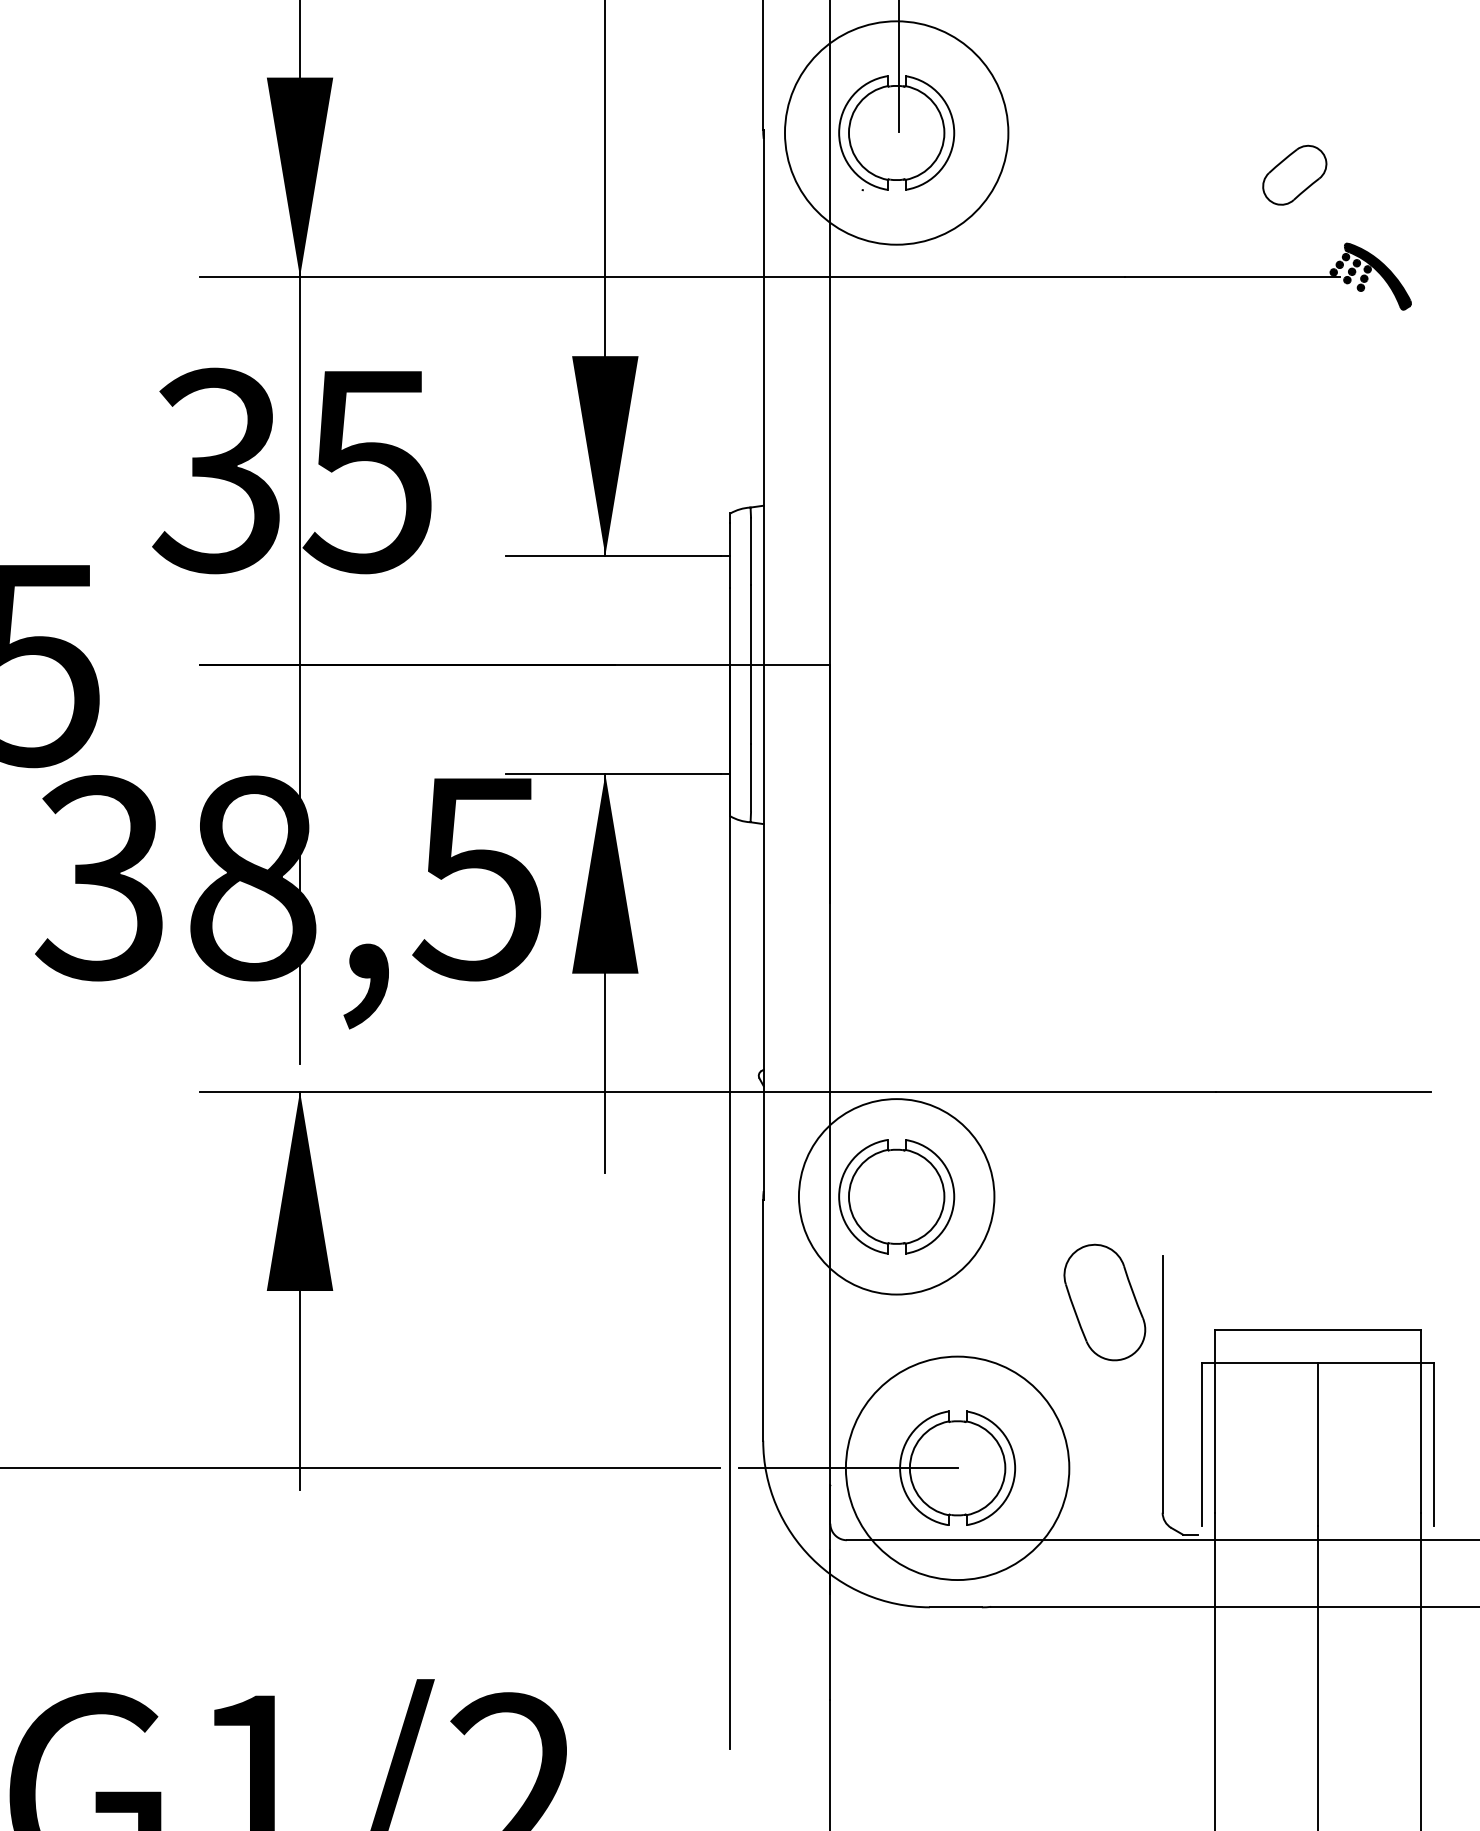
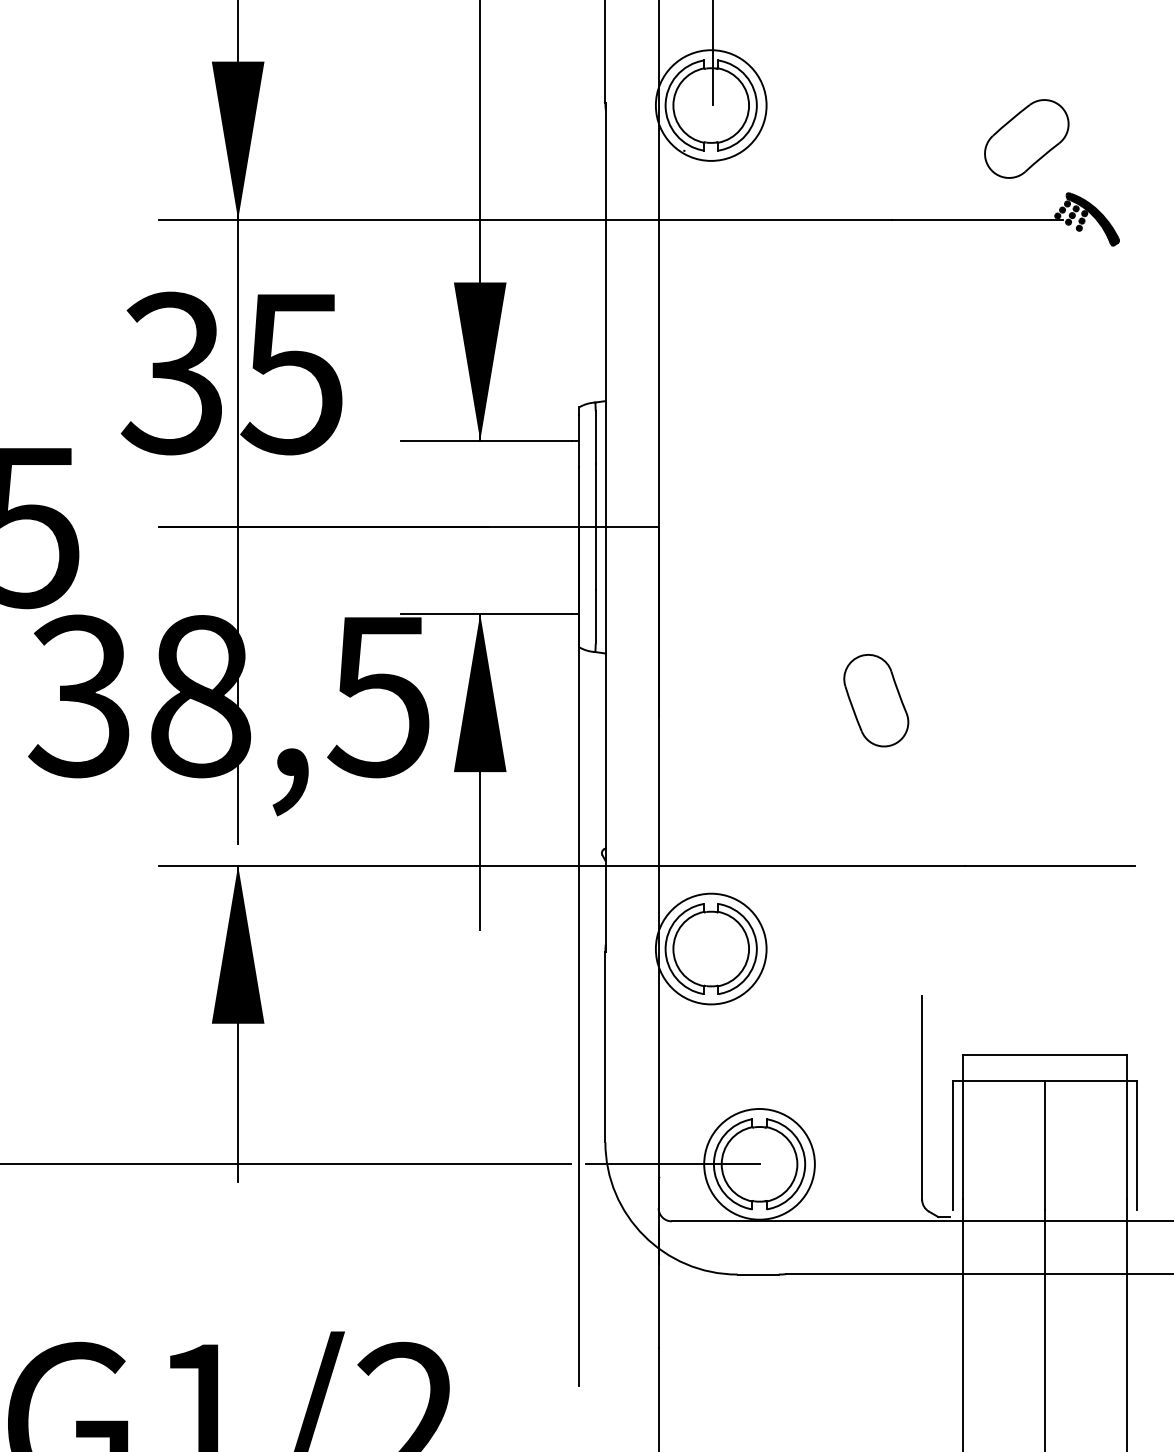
circle: (896, 132) -> (711, 105), size x0.62
part: (1294, 175) -> (1026, 139), size x1.67
circle: (896, 1196) -> (711, 948), size x0.71
part: (1104, 1302) -> (876, 700), moved
circle: (957, 1468) -> (759, 1164), size x0.62

